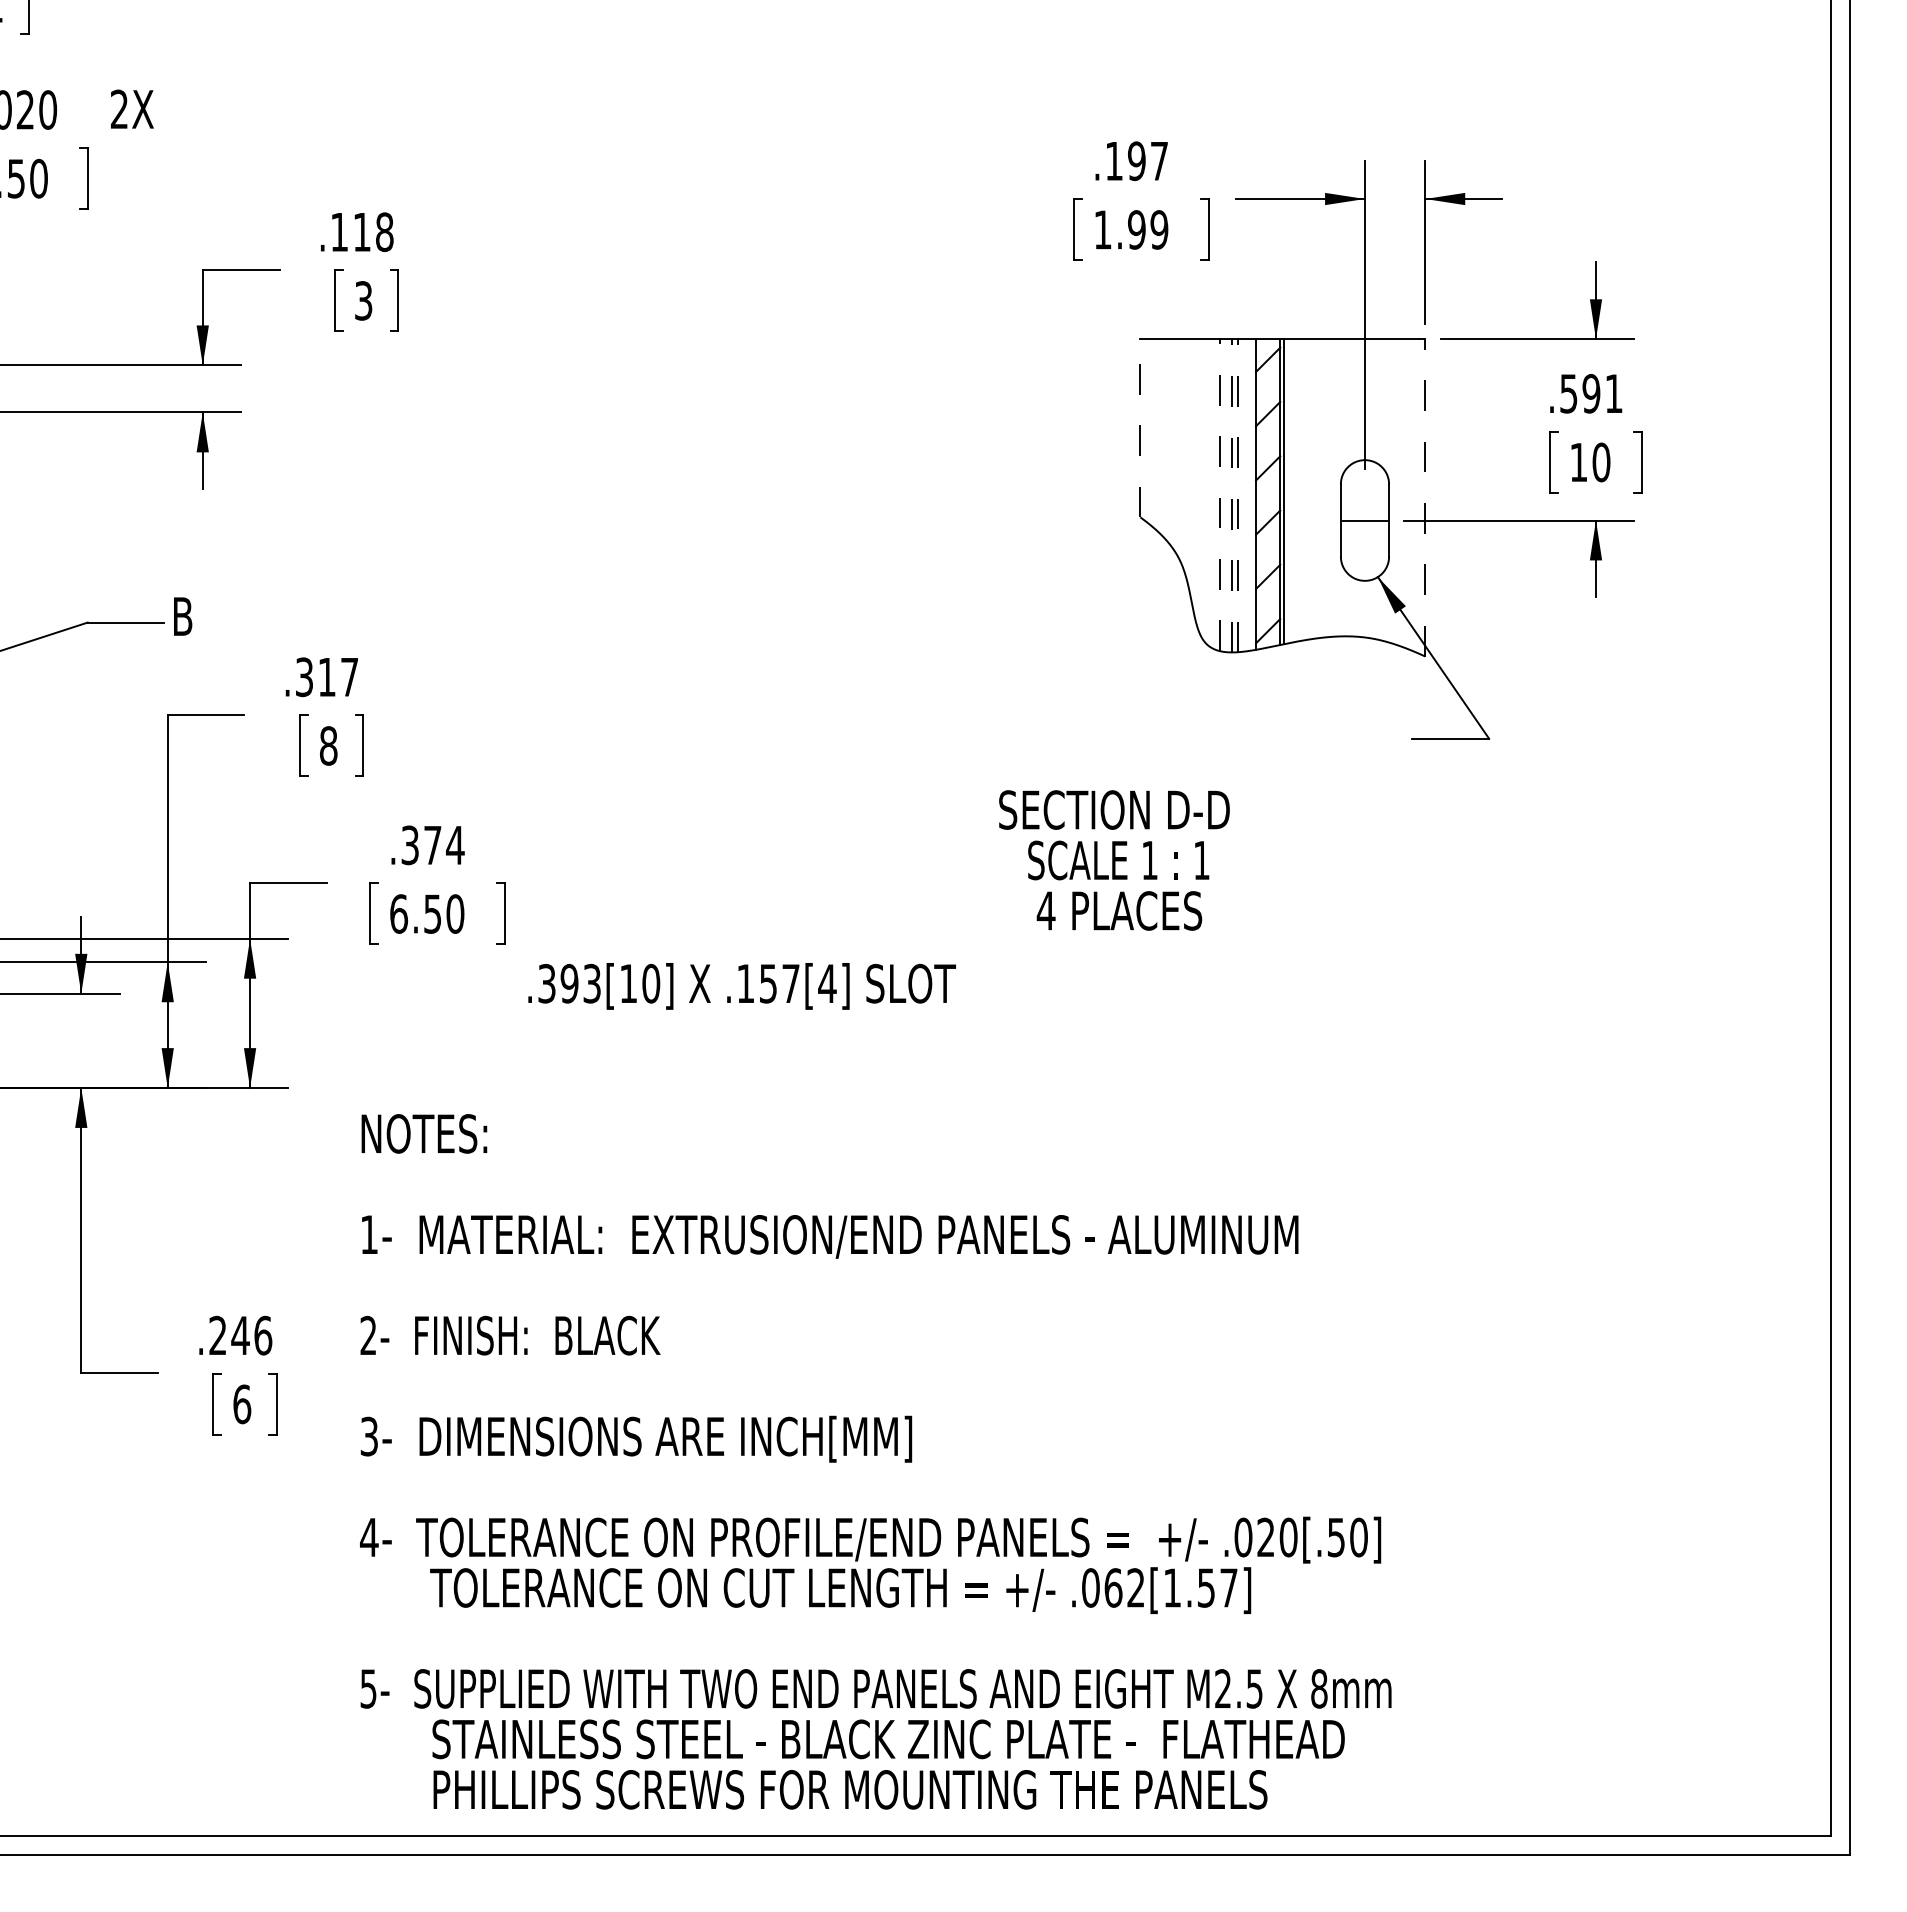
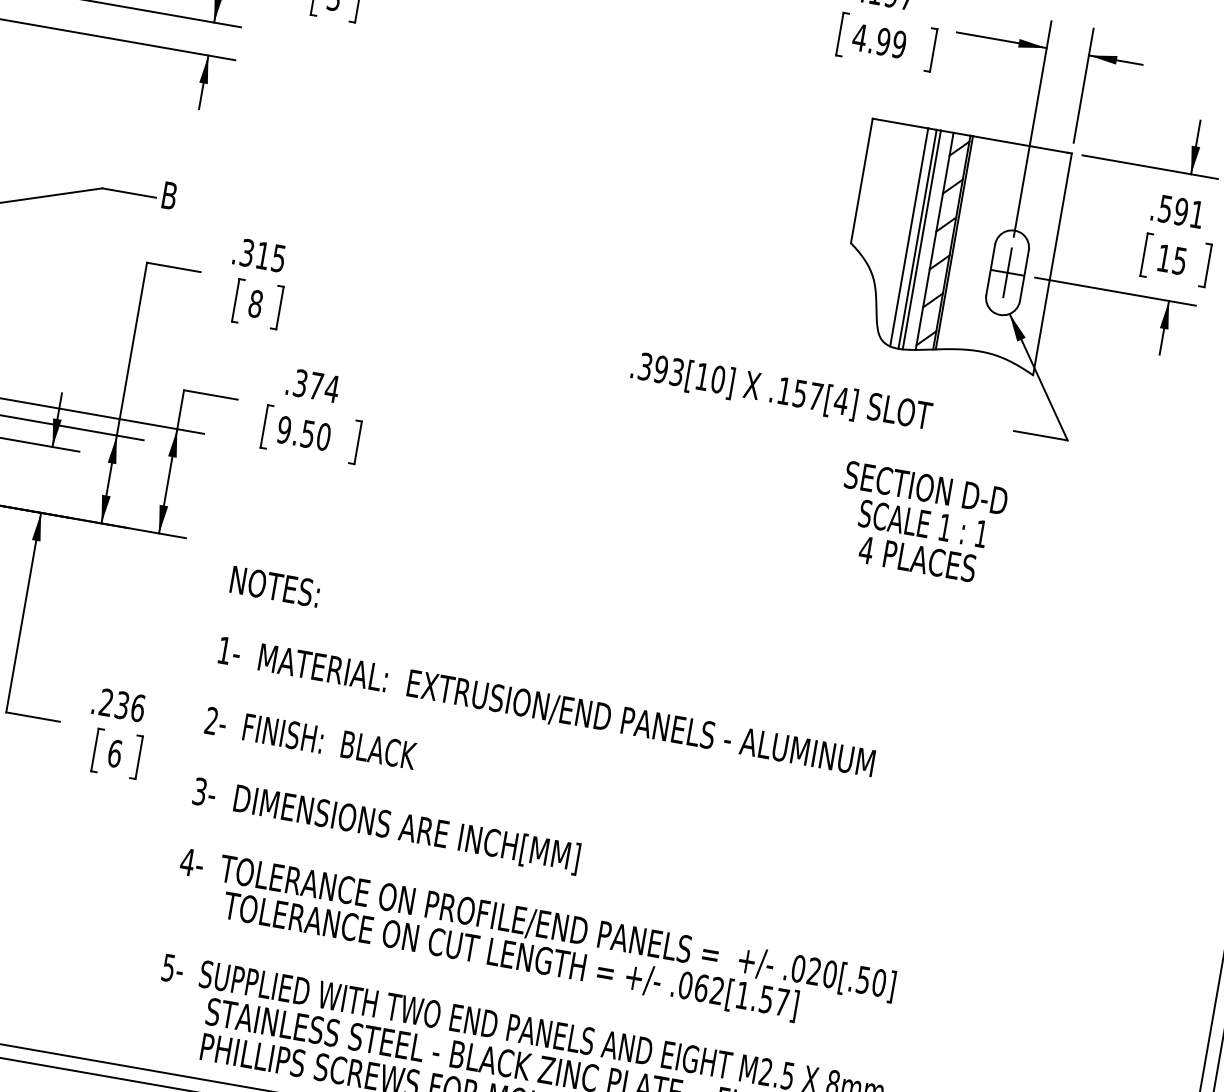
text: (1102, 229) -> (859, 37), 1.99 -> 4.99
line: (1140, 427) -> (862, 180), dashed -> solid
text: (1601, 462) -> (1179, 261), 10 -> 15
line: (1219, 495) -> (908, 237), dashed -> solid
line: (1231, 495) -> (917, 239), dashed -> solid
line: (1237, 495) -> (921, 239), dashed -> solid
line: (1425, 497) -> (1052, 264), dashed -> solid
line: (1364, 520) -> (1007, 272), added
text: (349, 677) -> (278, 258), .317 -> .315
text: (1114, 860) -> (920, 523), moved
text: (399, 913) -> (284, 429), 6.50 -> 9.50
text: (741, 986) -> (781, 392), moved
text: (240, 1335) -> (122, 705), .246 -> .236

